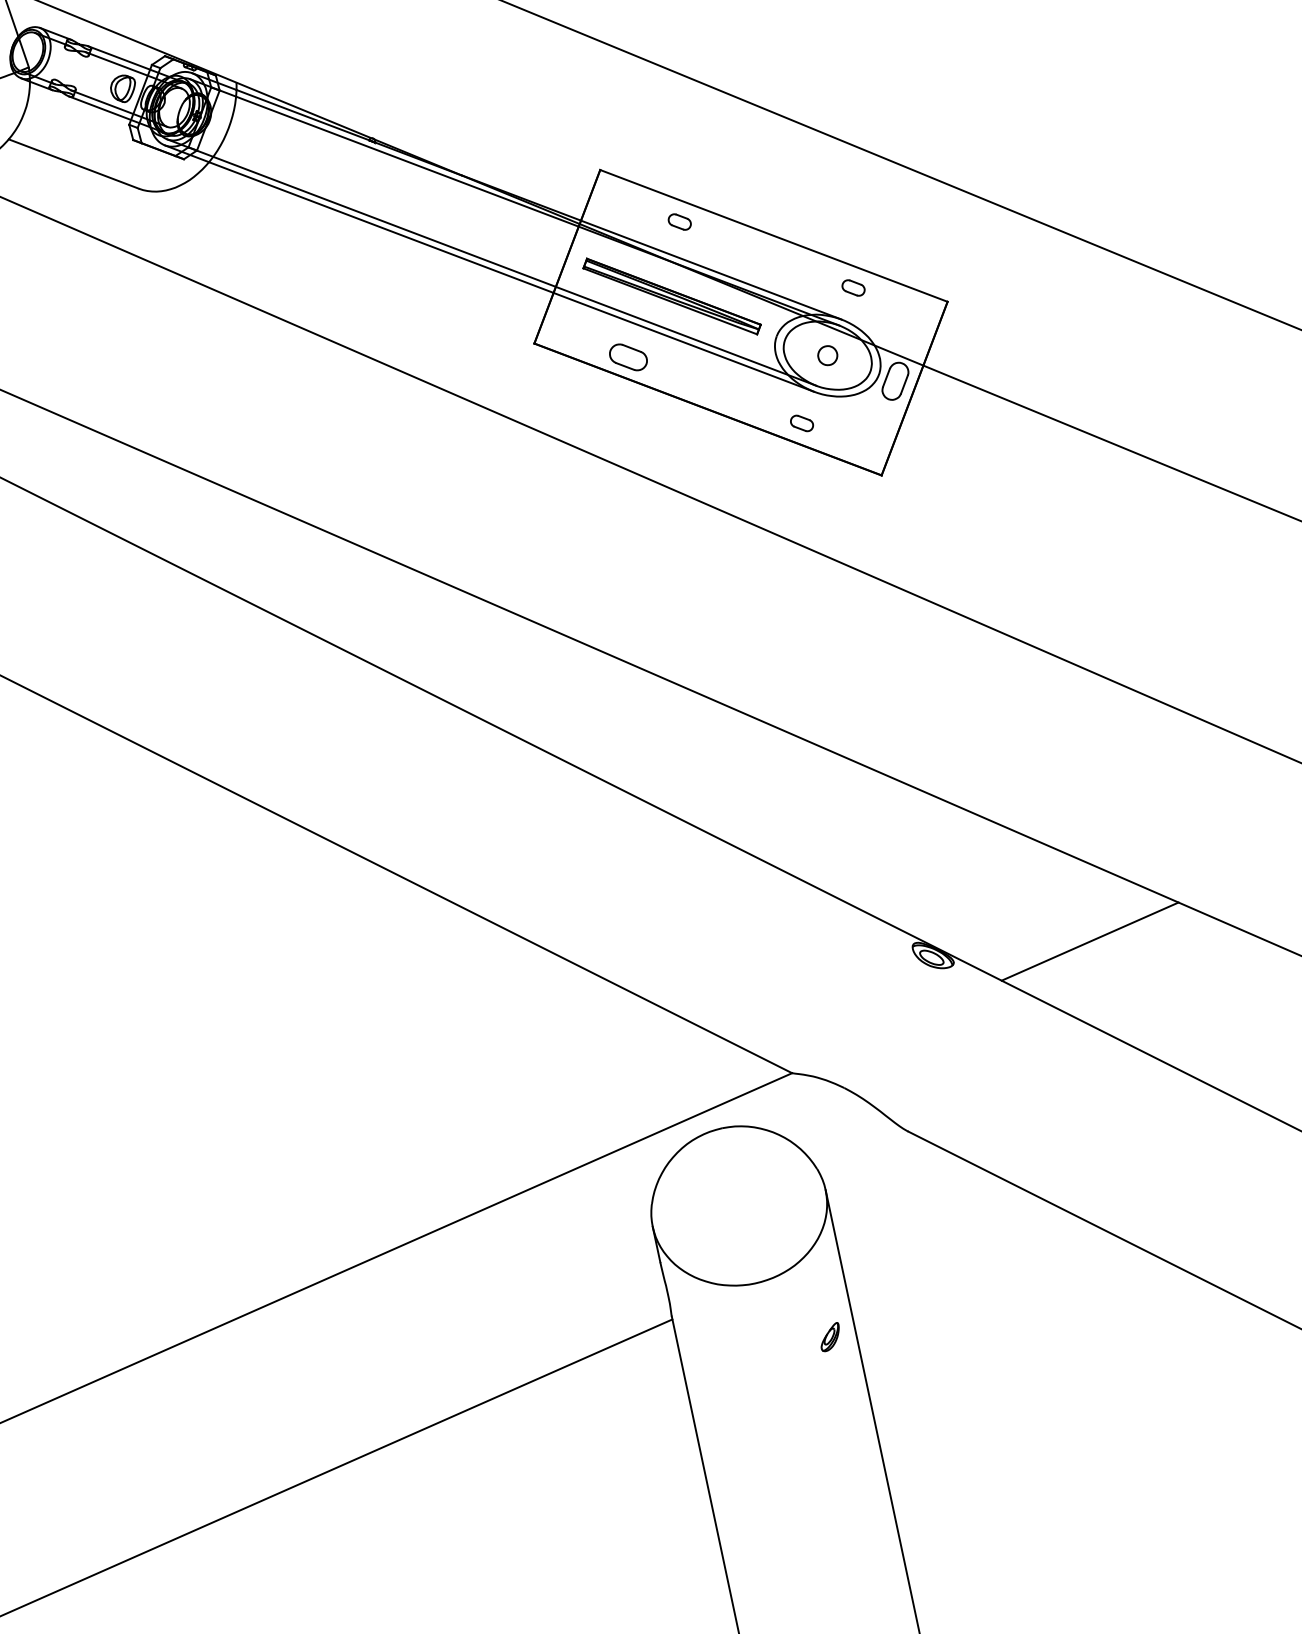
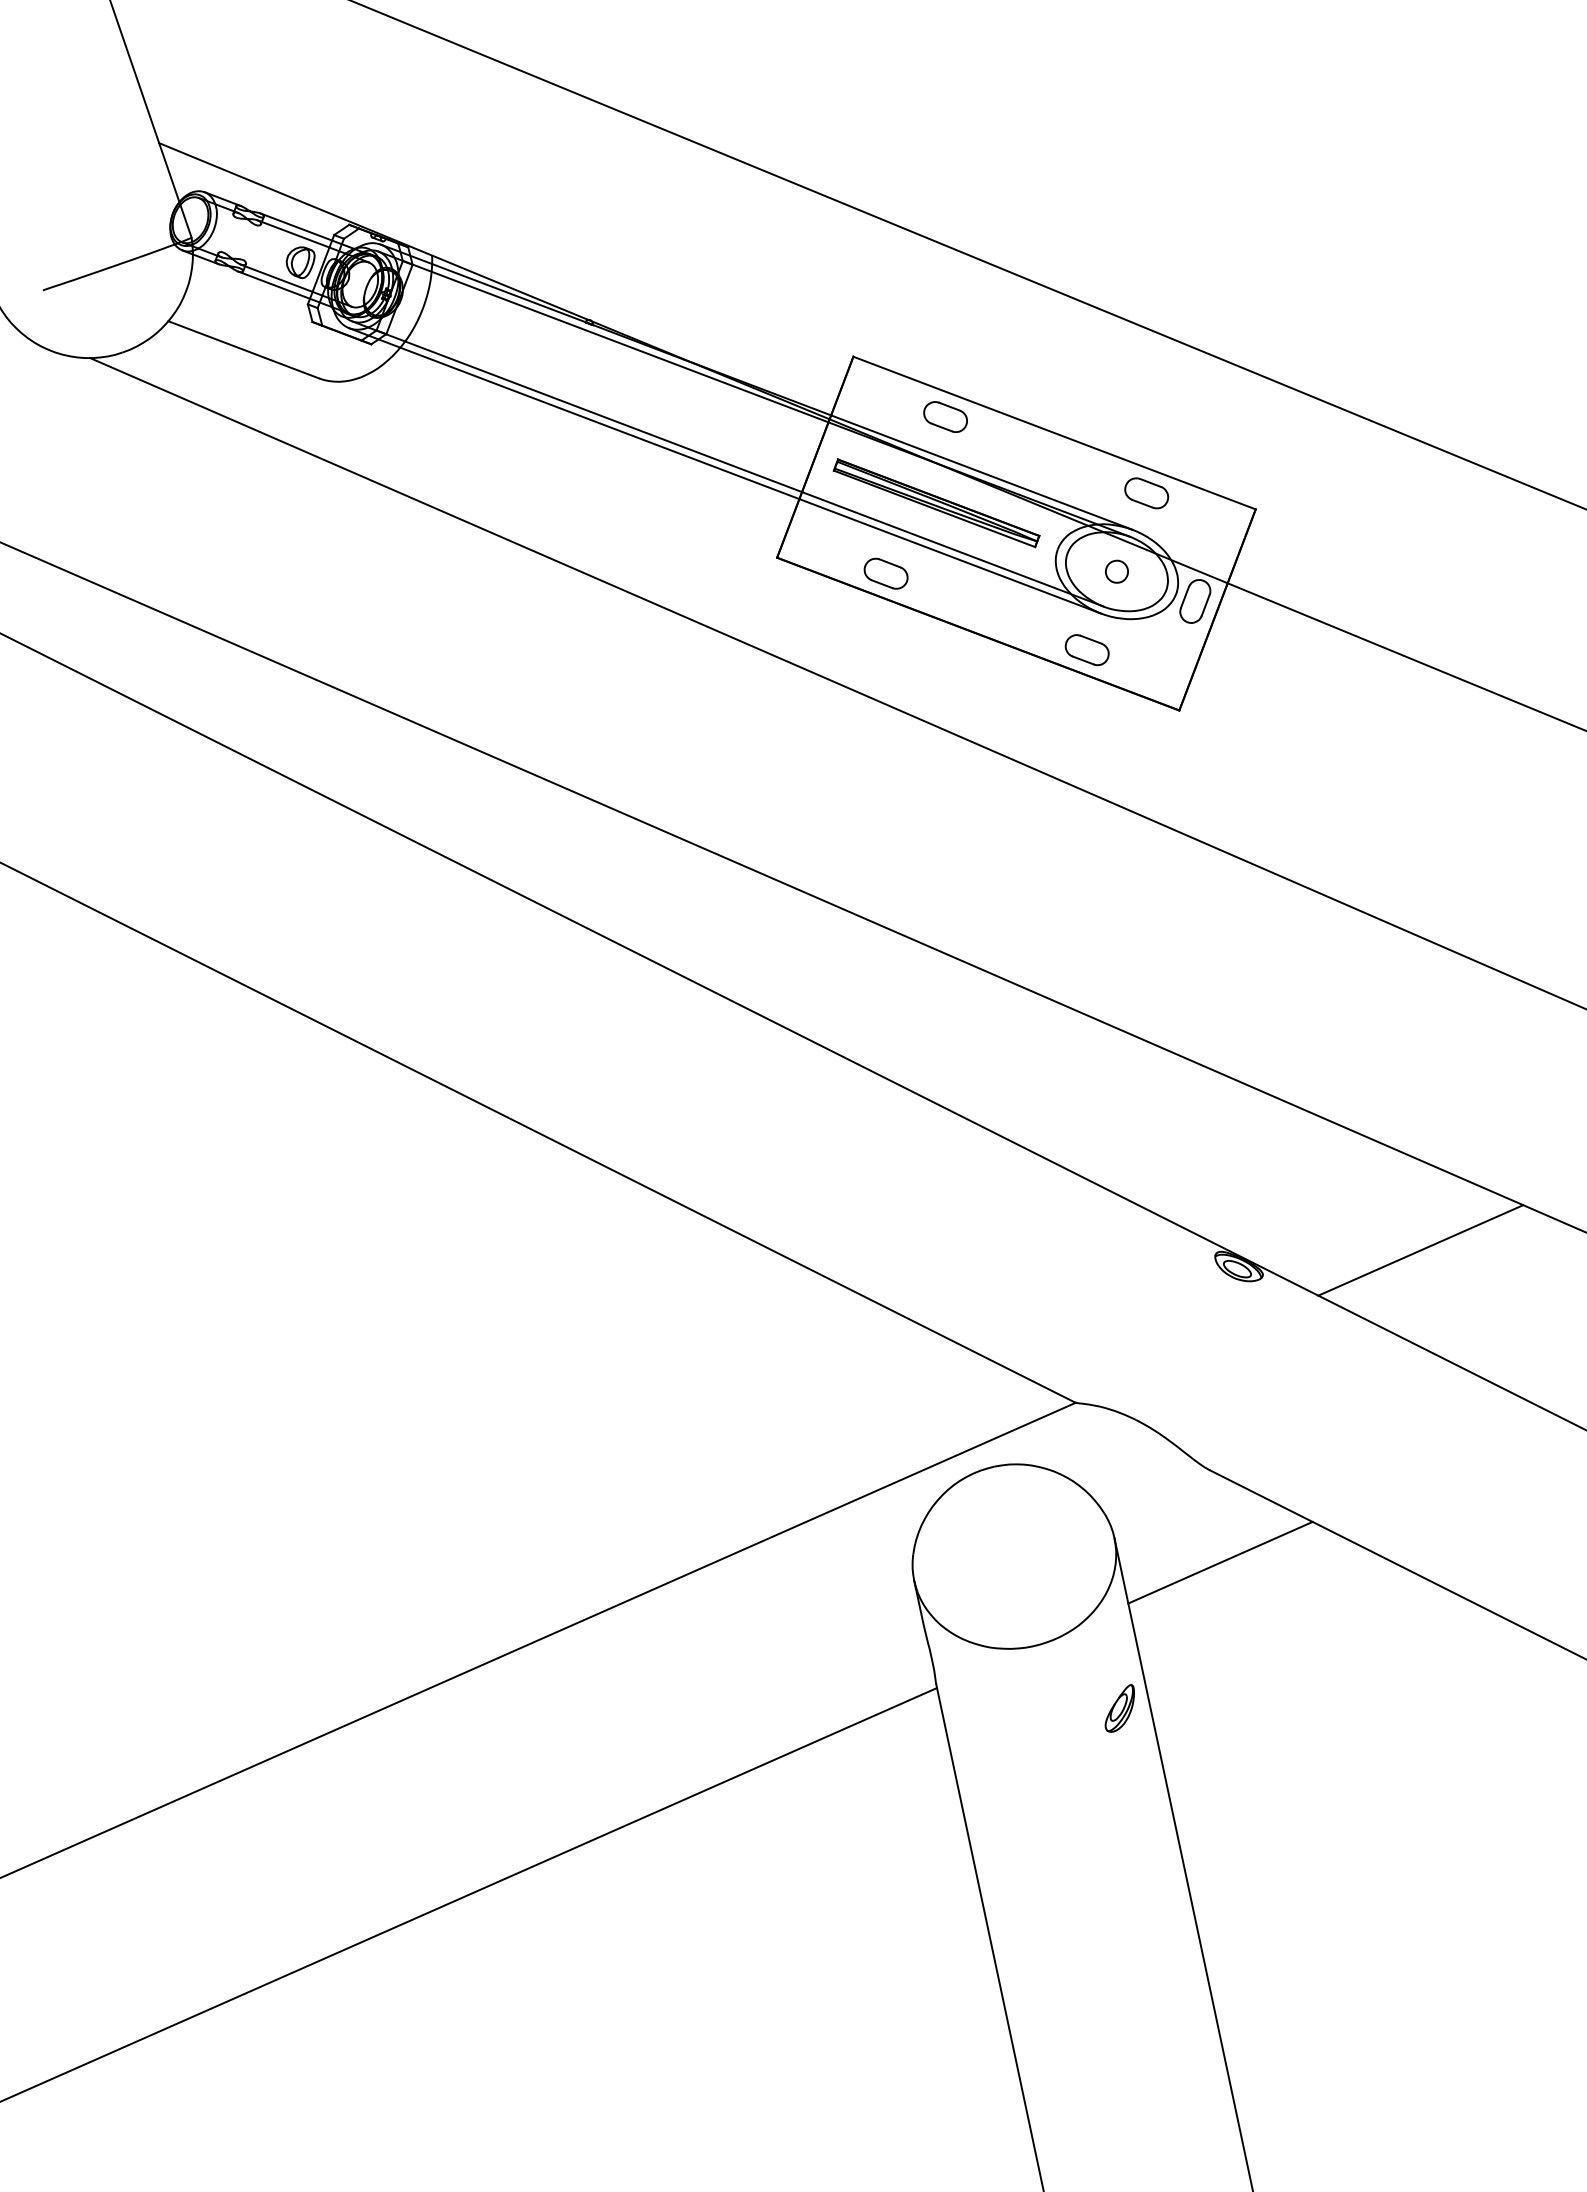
part: (679, 221) -> (945, 416), size x1.67
part: (853, 288) -> (1146, 493), size x1.67
part: (801, 423) -> (1086, 650), size x1.67
line: (917, 1211) -> (1220, 1562), added
part: (829, 1337) -> (1119, 1708), size x1.43

